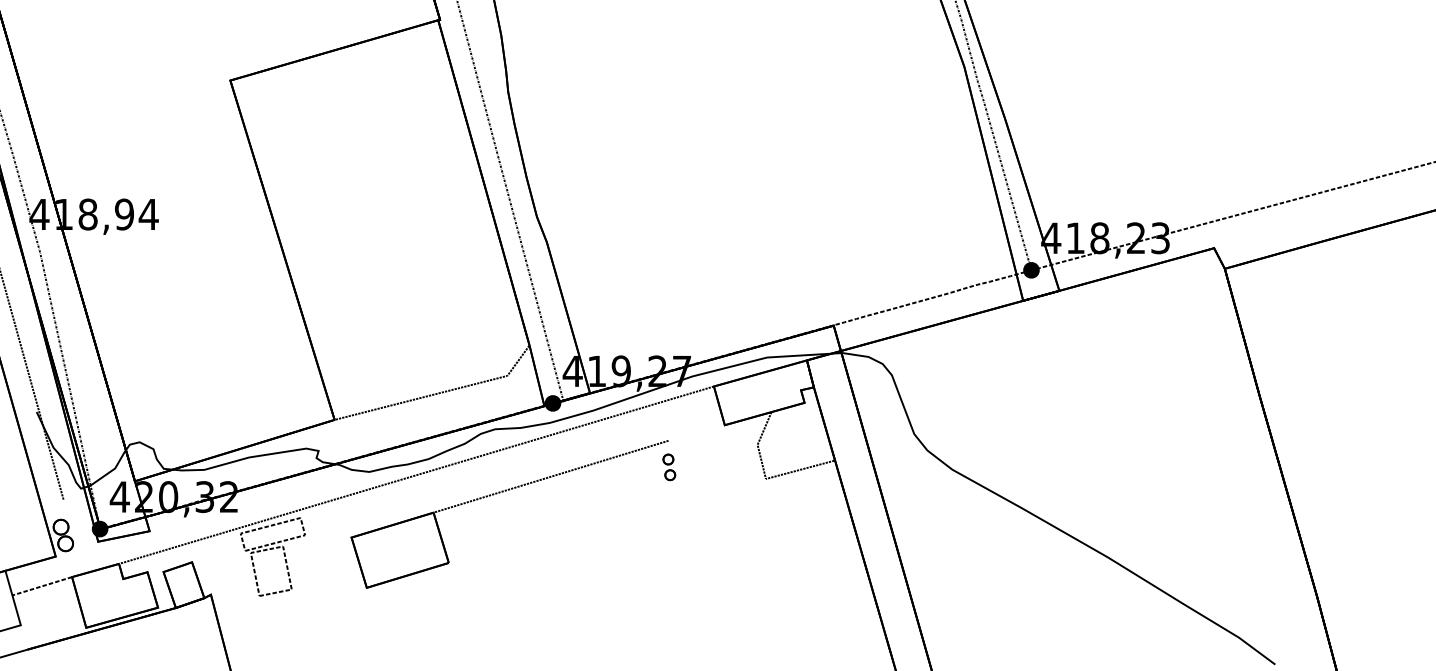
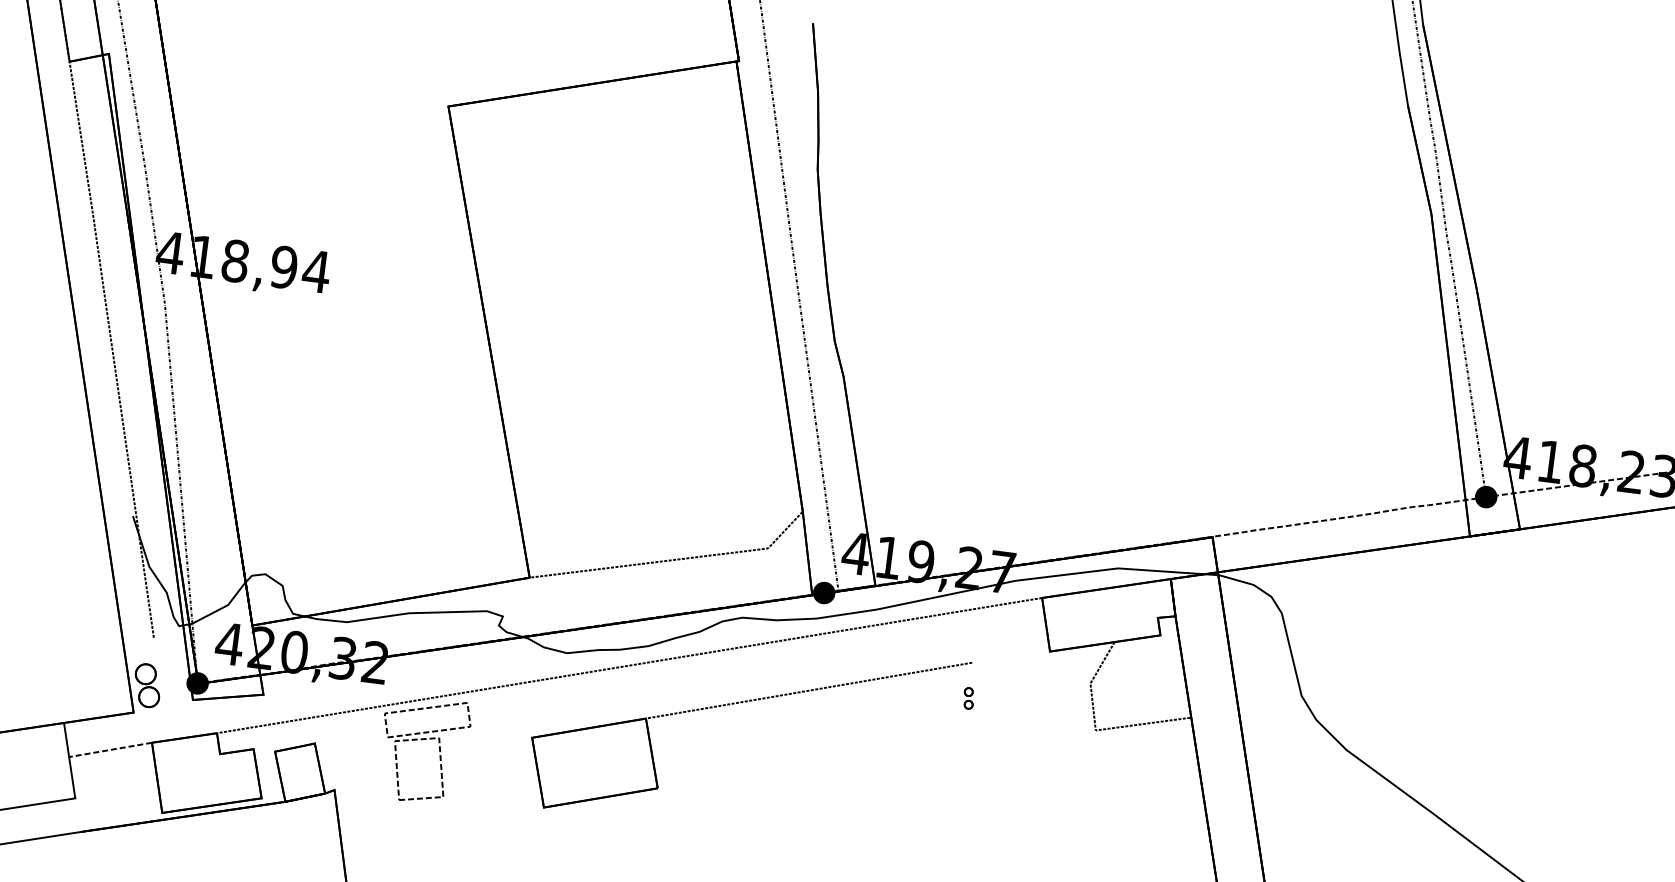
part: (669, 467) -> (968, 698), size x0.6

